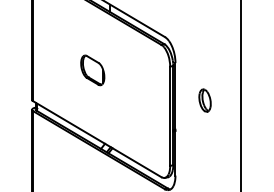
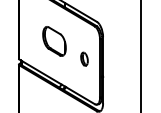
part: (92, 70) -> (54, 41), size x1.67
part: (205, 99) -> (84, 58), moved

